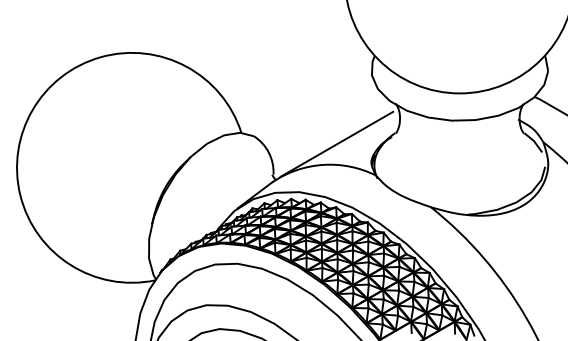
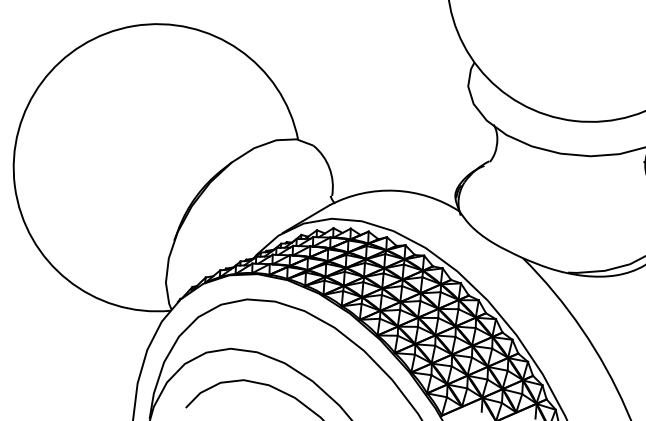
line: (336, 143) -> (414, 166), removed

